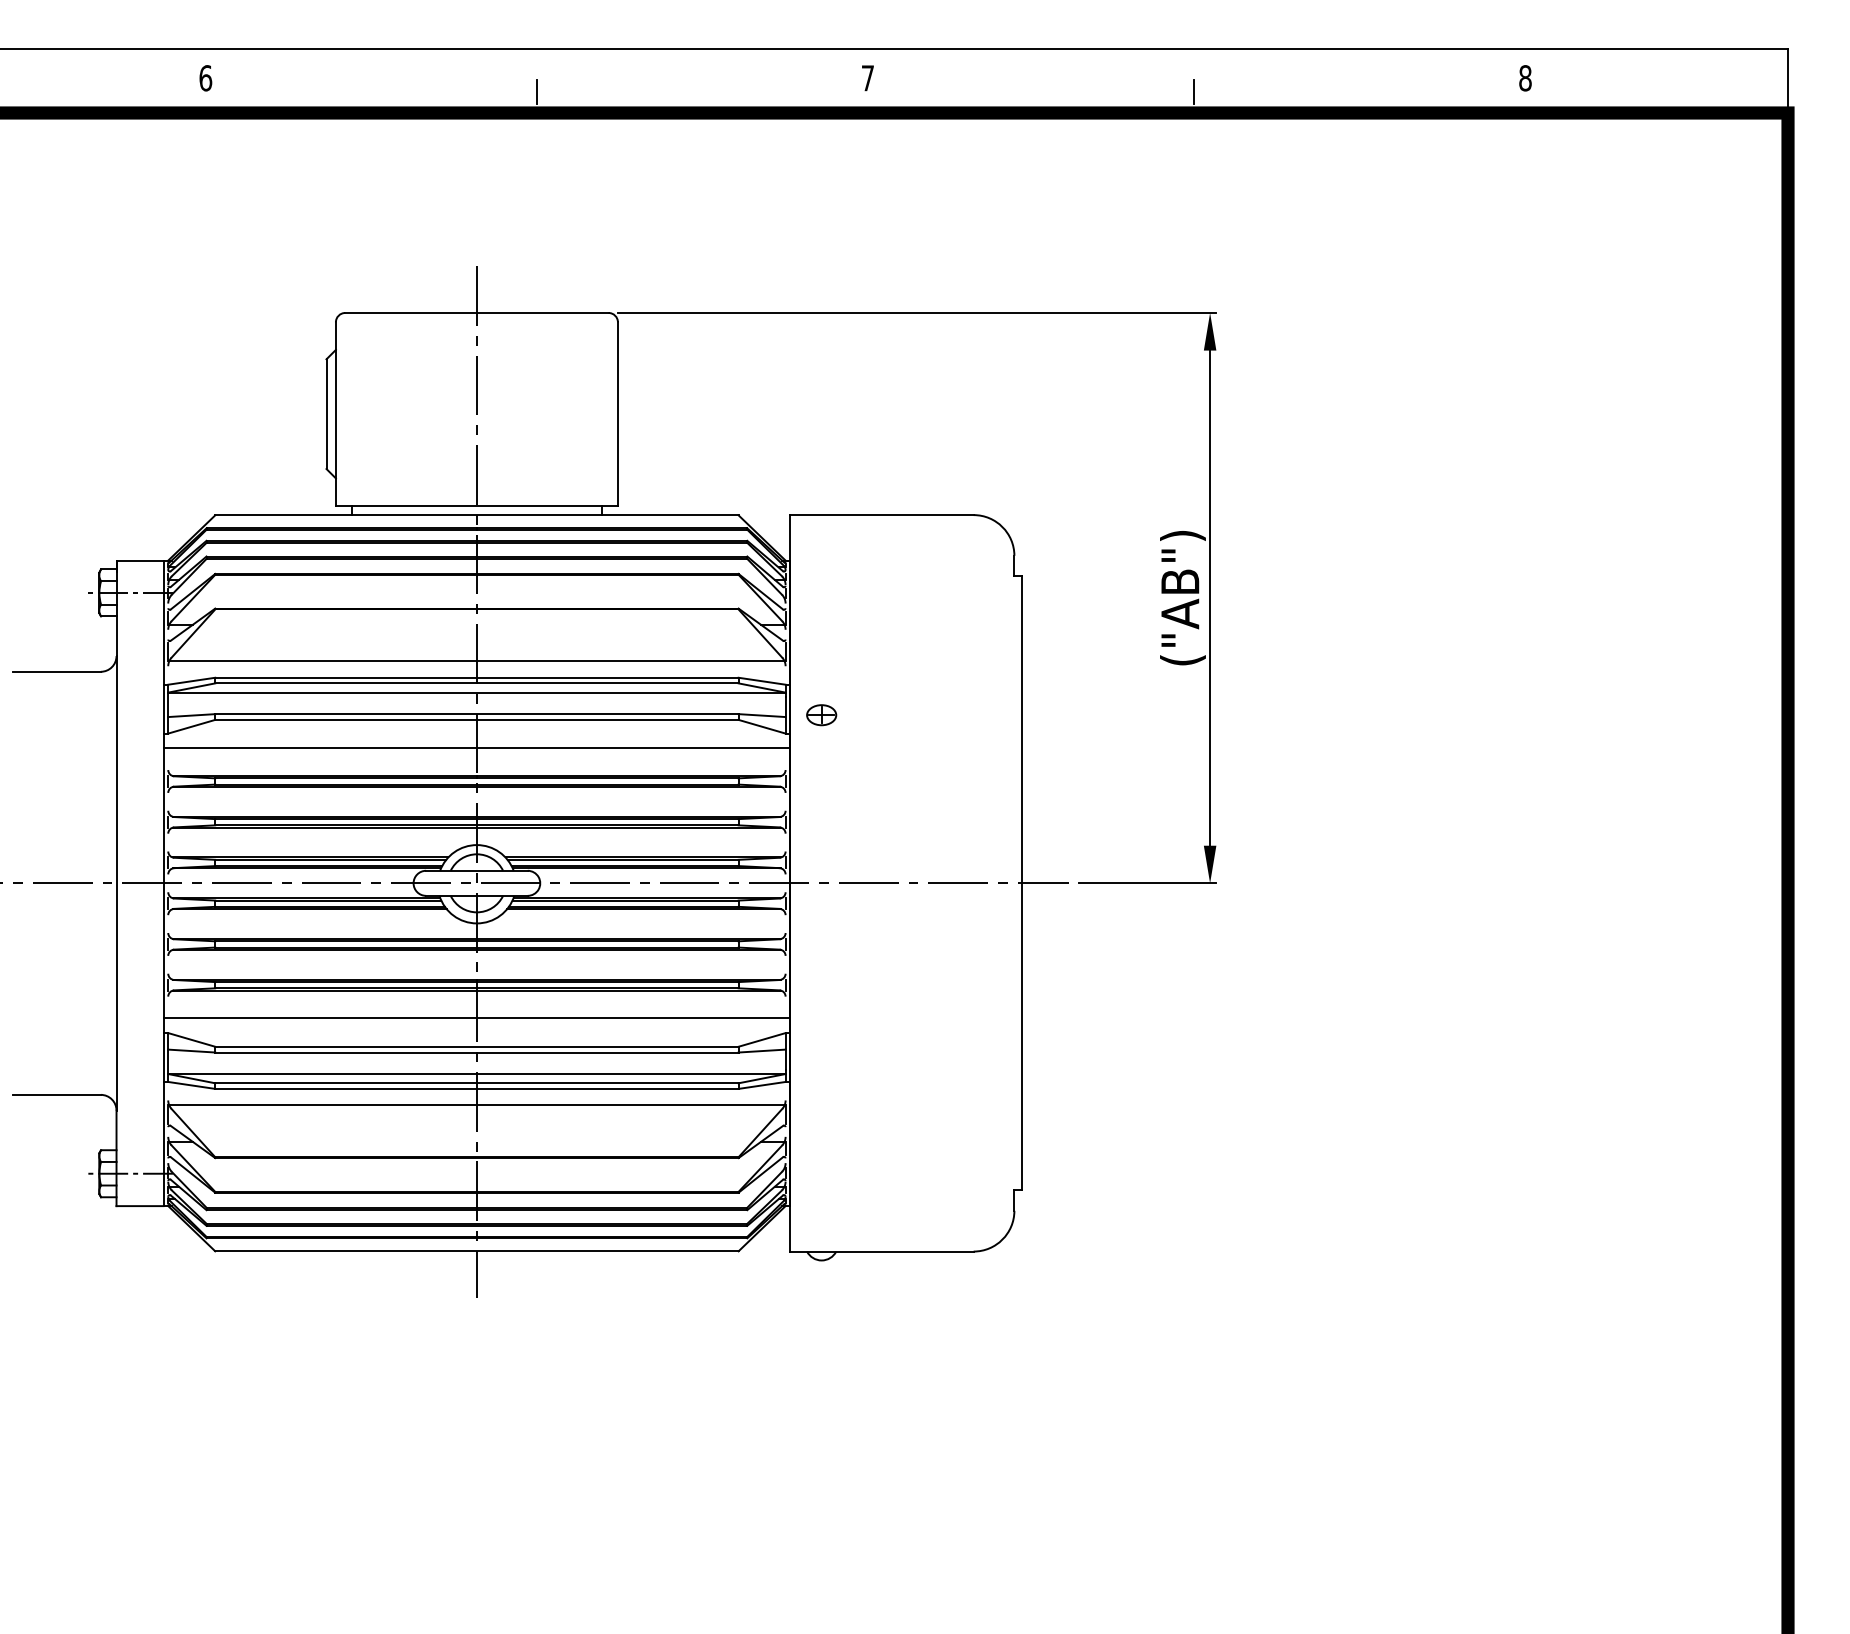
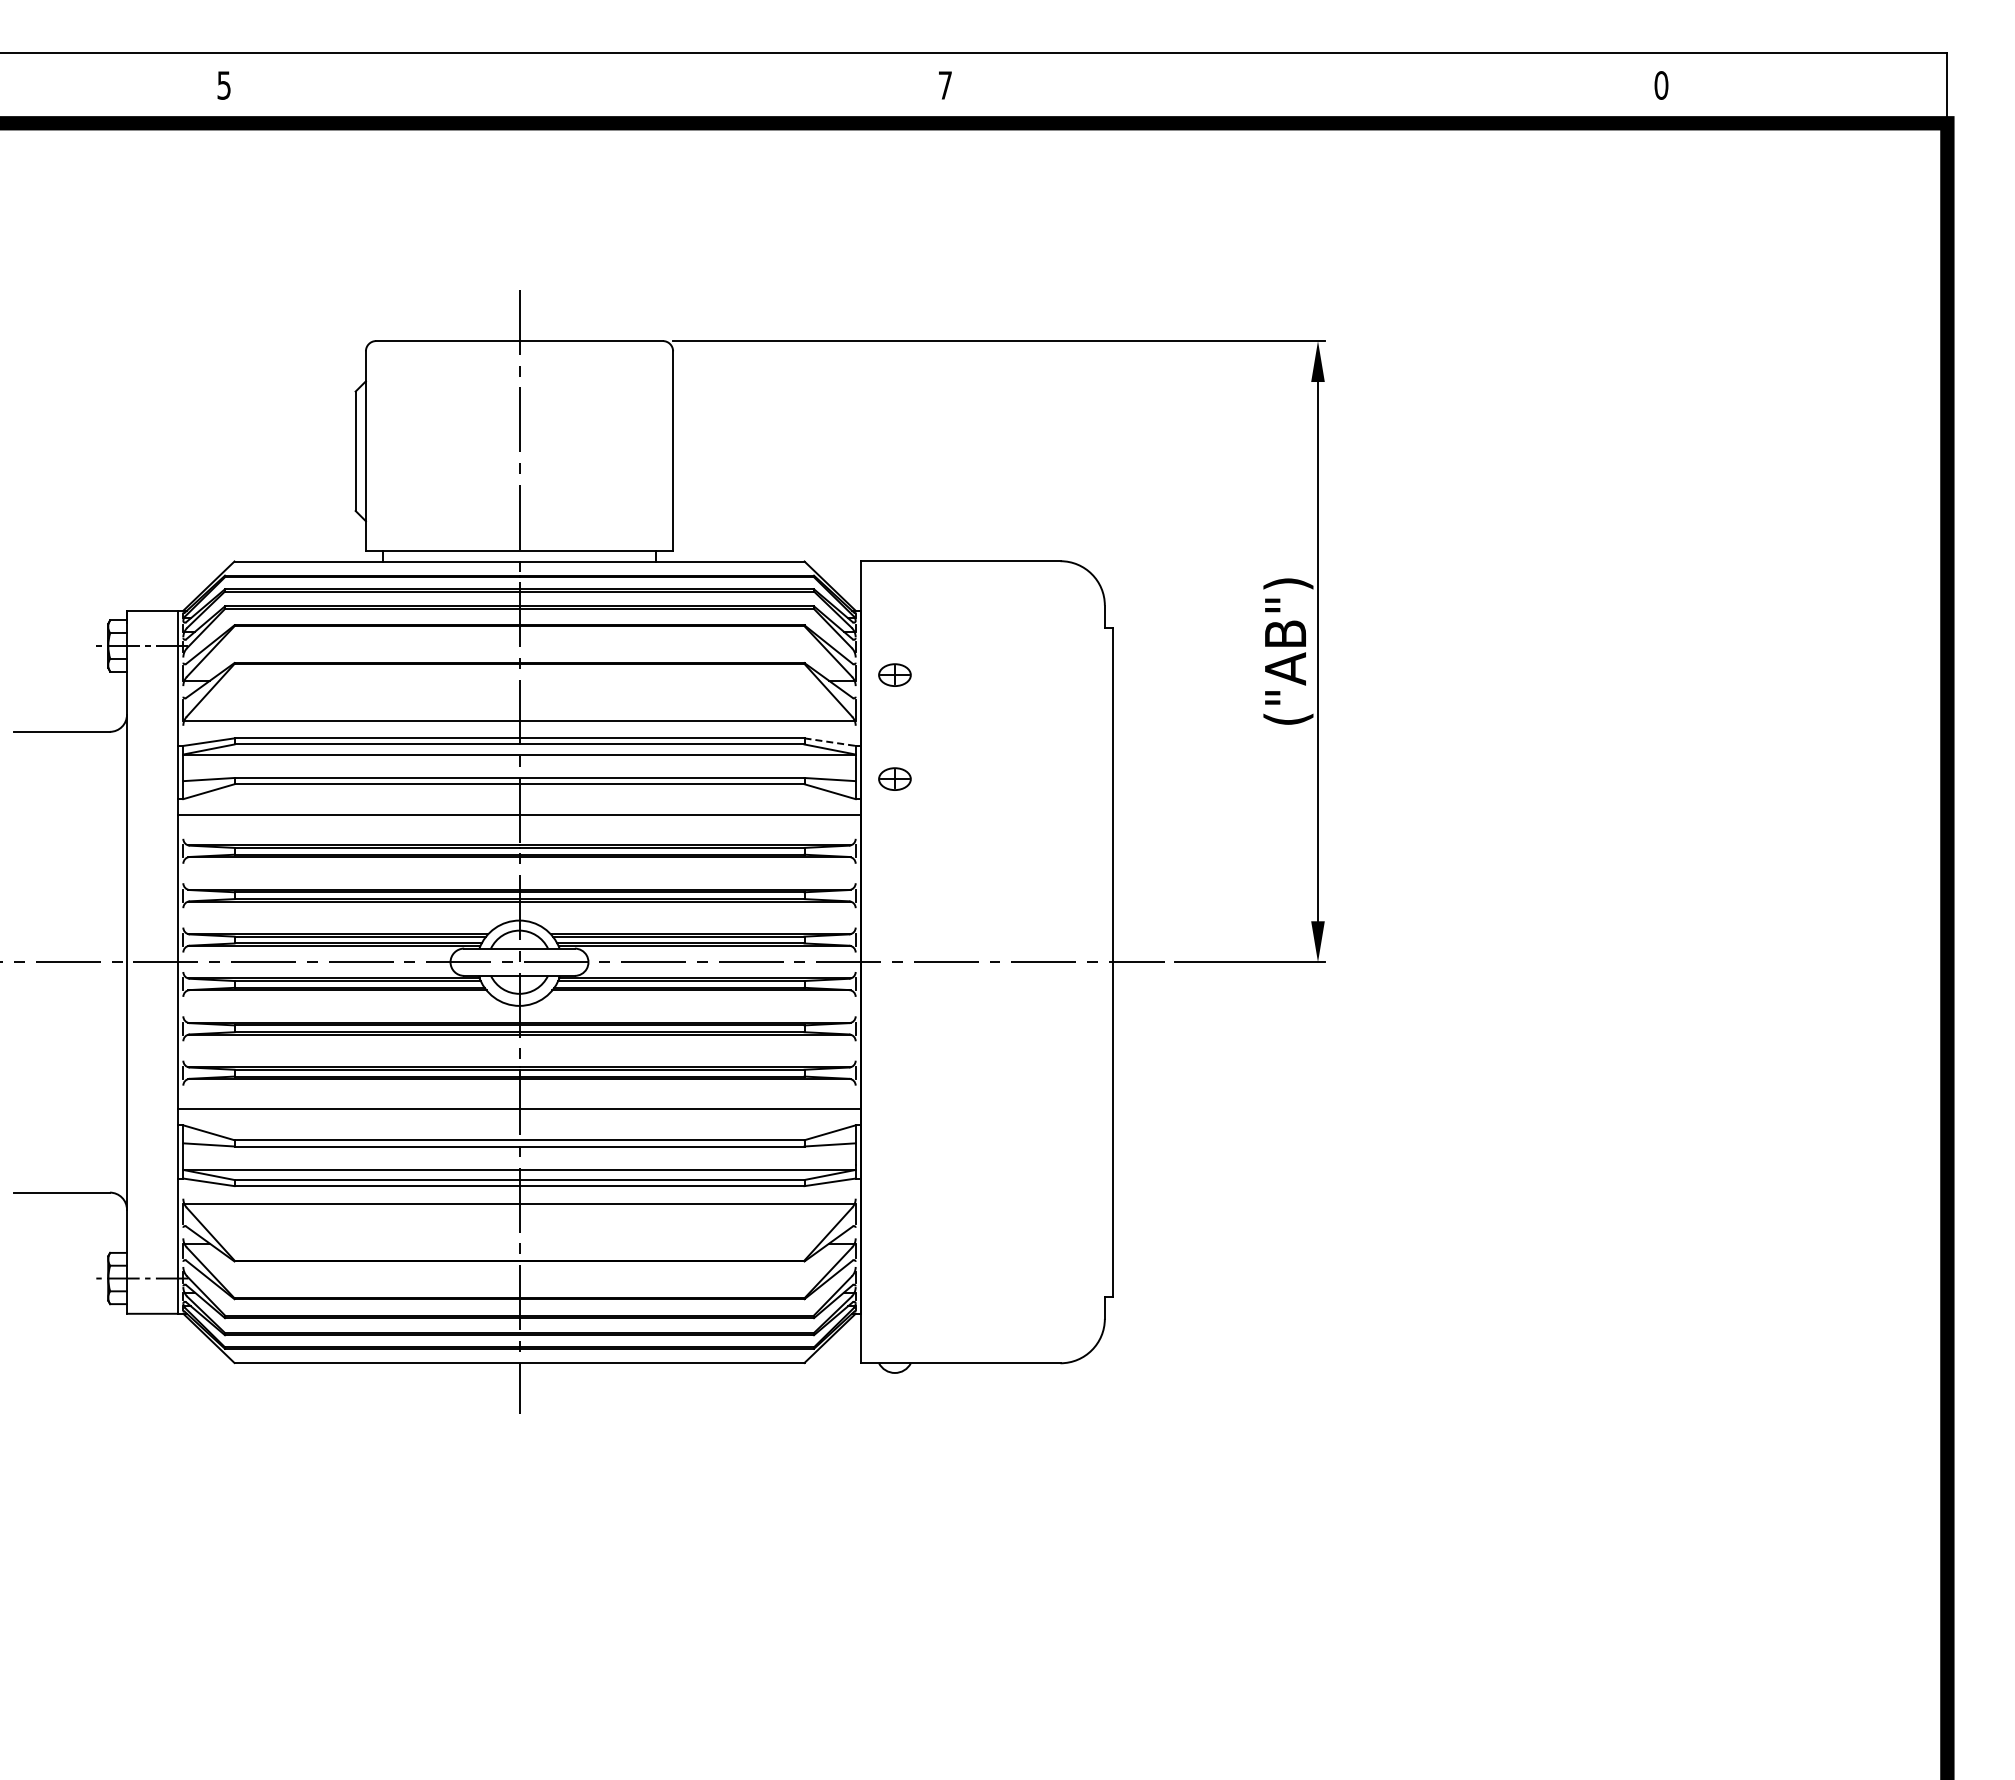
text: (206, 78) -> (224, 85), 6 -> 5
text: (1525, 78) -> (1661, 85), 8 -> 0
line: (536, 92) -> (584, 100), removed
line: (1194, 92) -> (1300, 100), removed
part: (821, 619) -> (894, 674), added
line: (762, 681) -> (830, 742), solid -> dashed

